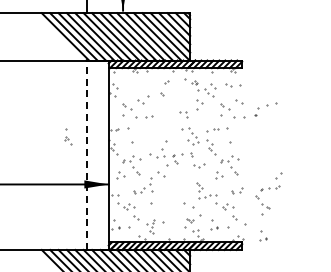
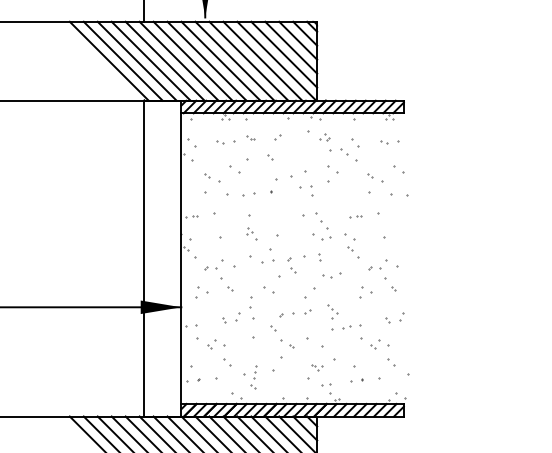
part: (141, 84) -> (235, 140), added
part: (234, 85) -> (391, 142), size x0.71
part: (265, 109) -> (287, 182), moved
part: (213, 129) -> (356, 215), size x0.62
part: (68, 136) -> (252, 227), moved
line: (86, 155) -> (144, 259), dashed -> solid
part: (268, 193) -> (292, 322), moved
part: (263, 235) -> (439, 392), removed

